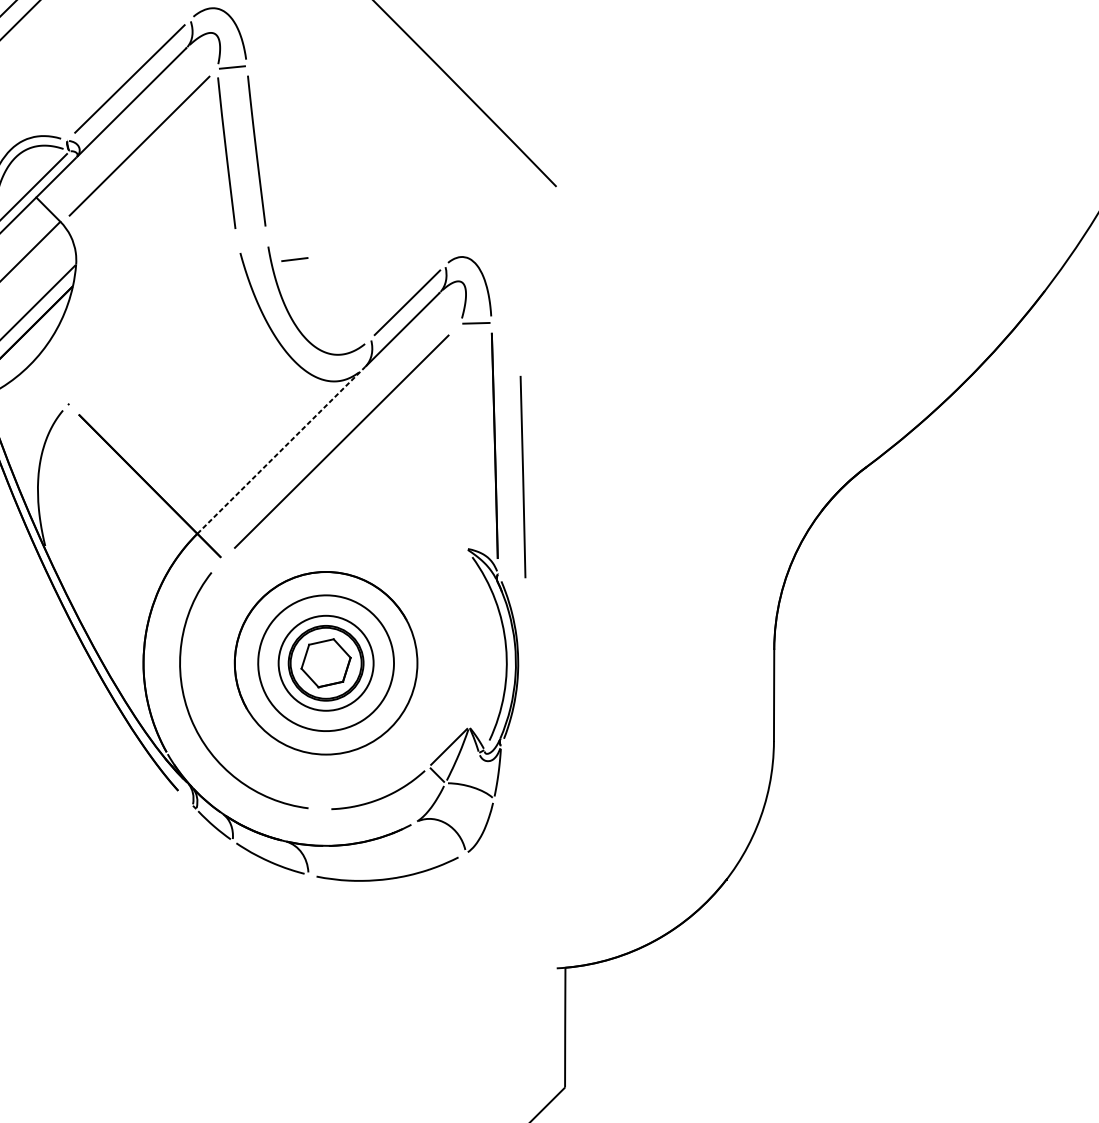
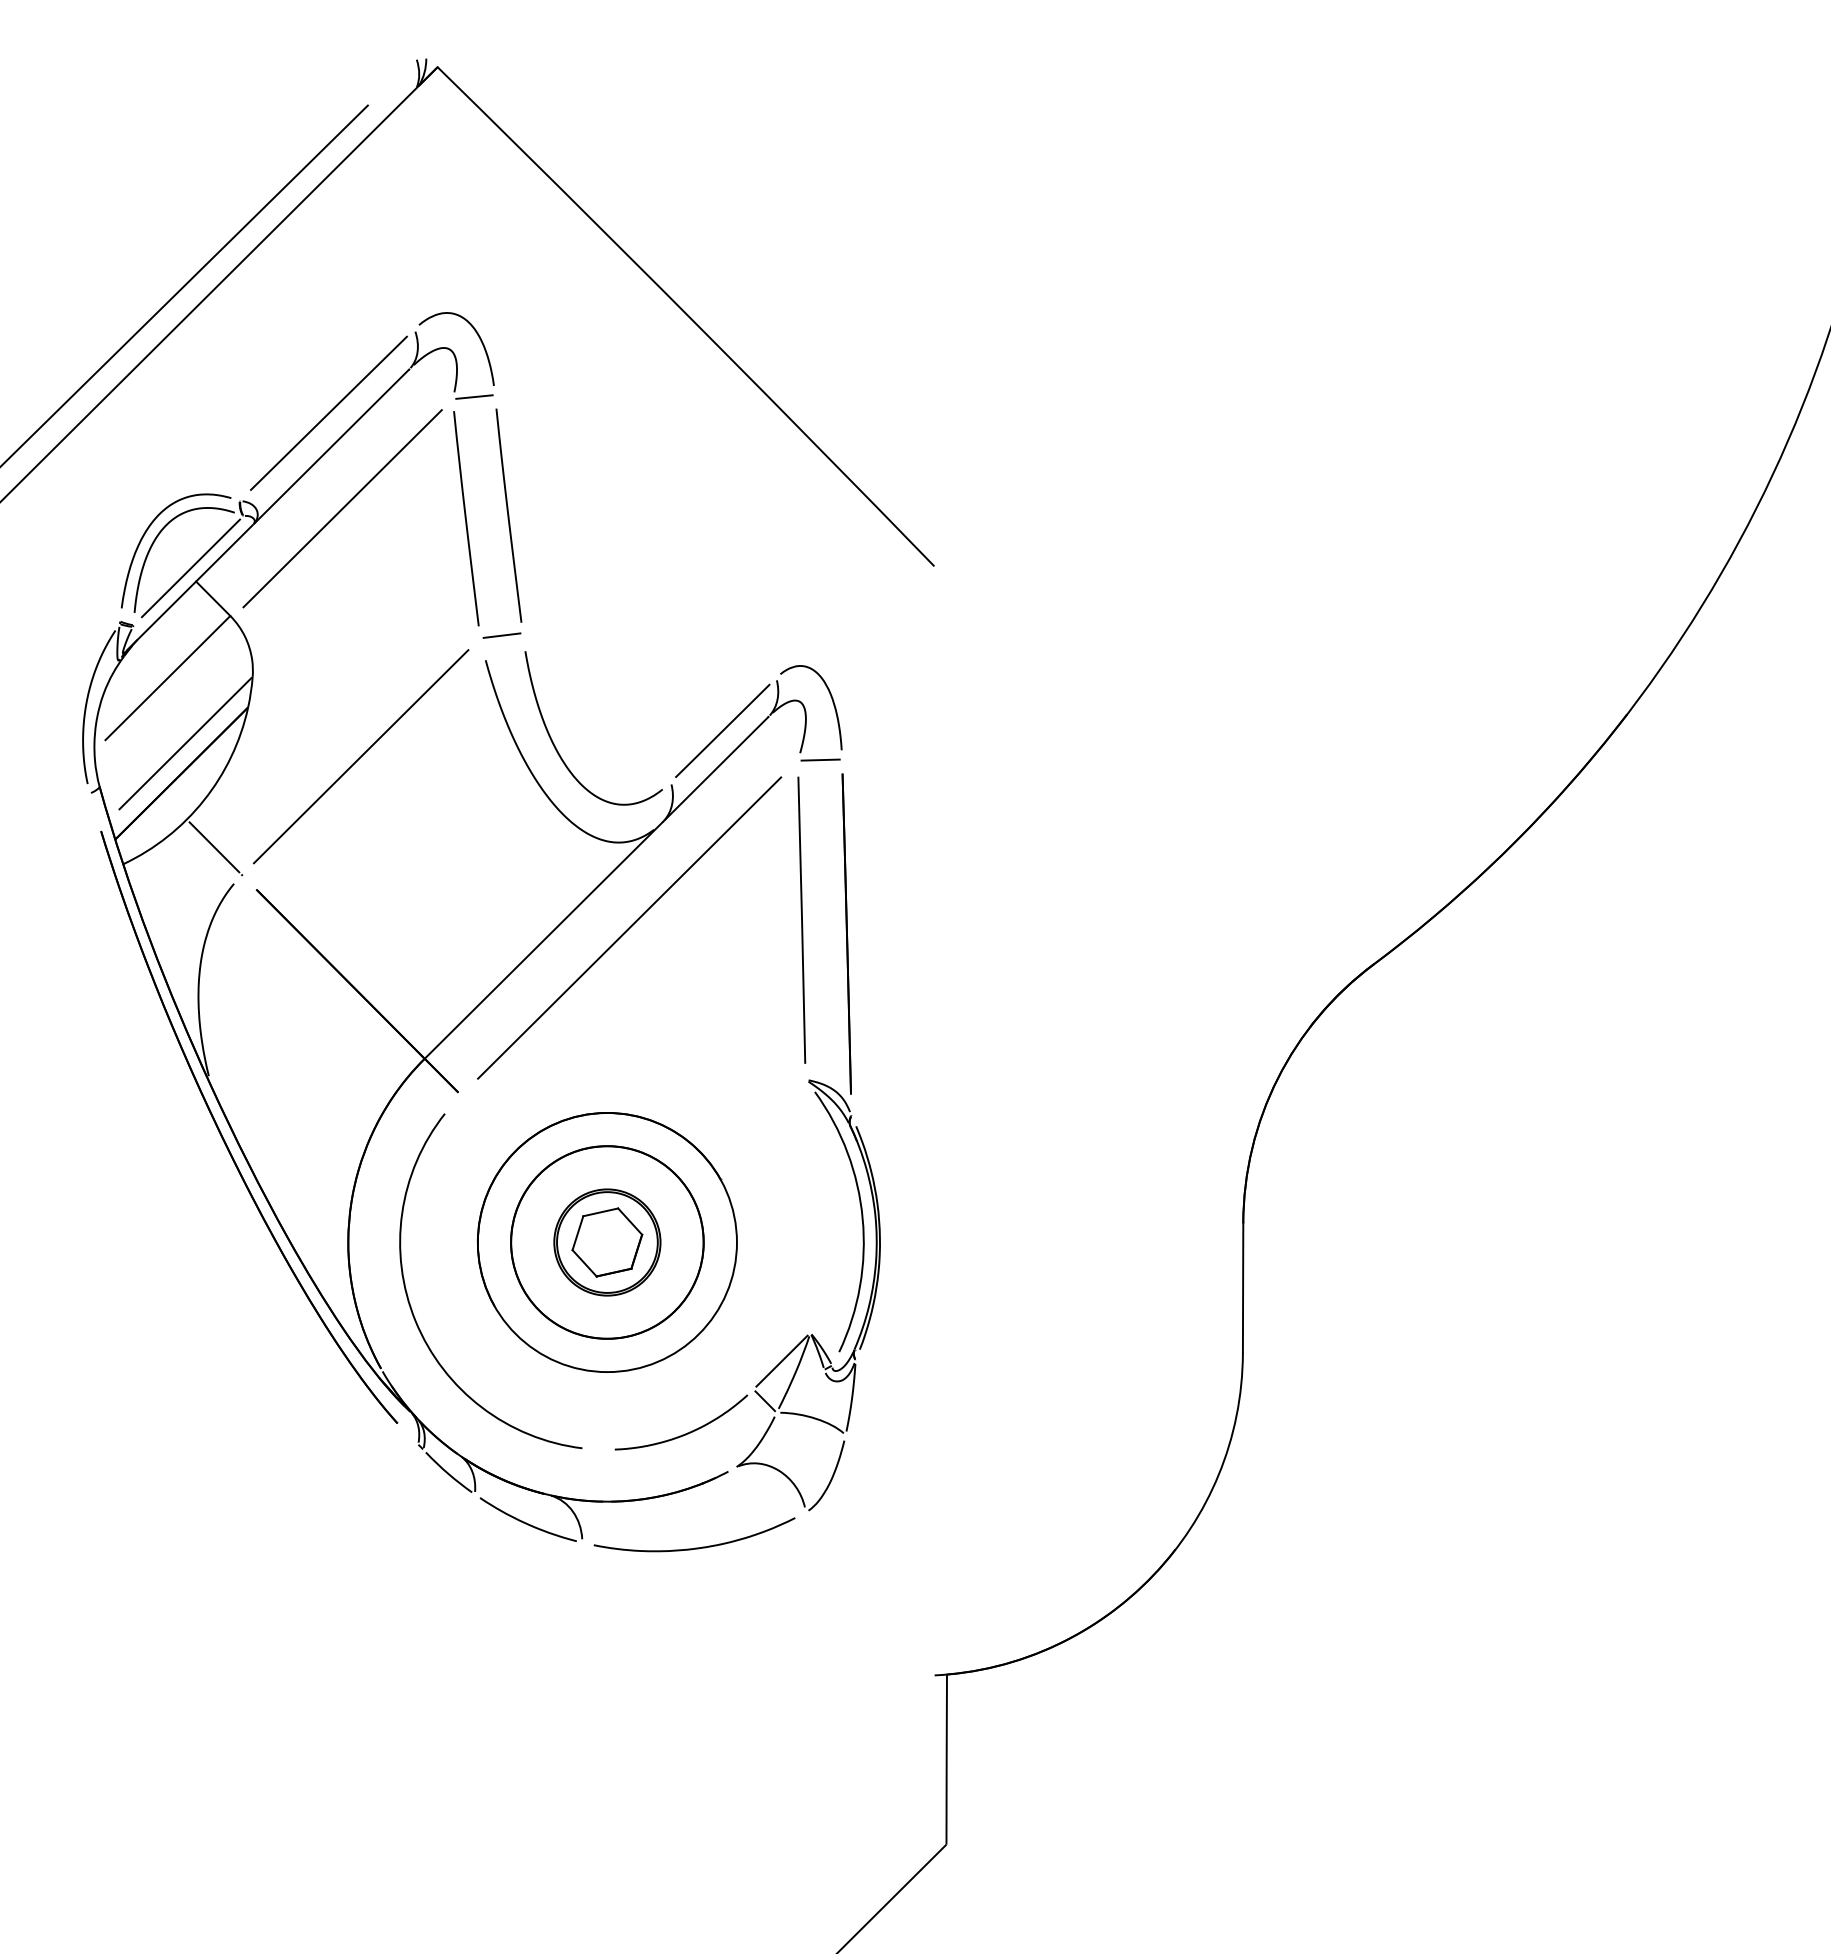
line: (294, 259) -> (501, 635), moved
line: (152, 320) -> (361, 756), added
line: (49, 384) -> (214, 847), added
line: (281, 450) -> (543, 940), dashed -> solid
line: (522, 476) -> (801, 919), moved
circle: (326, 663) -> (607, 1242), size x1.43

